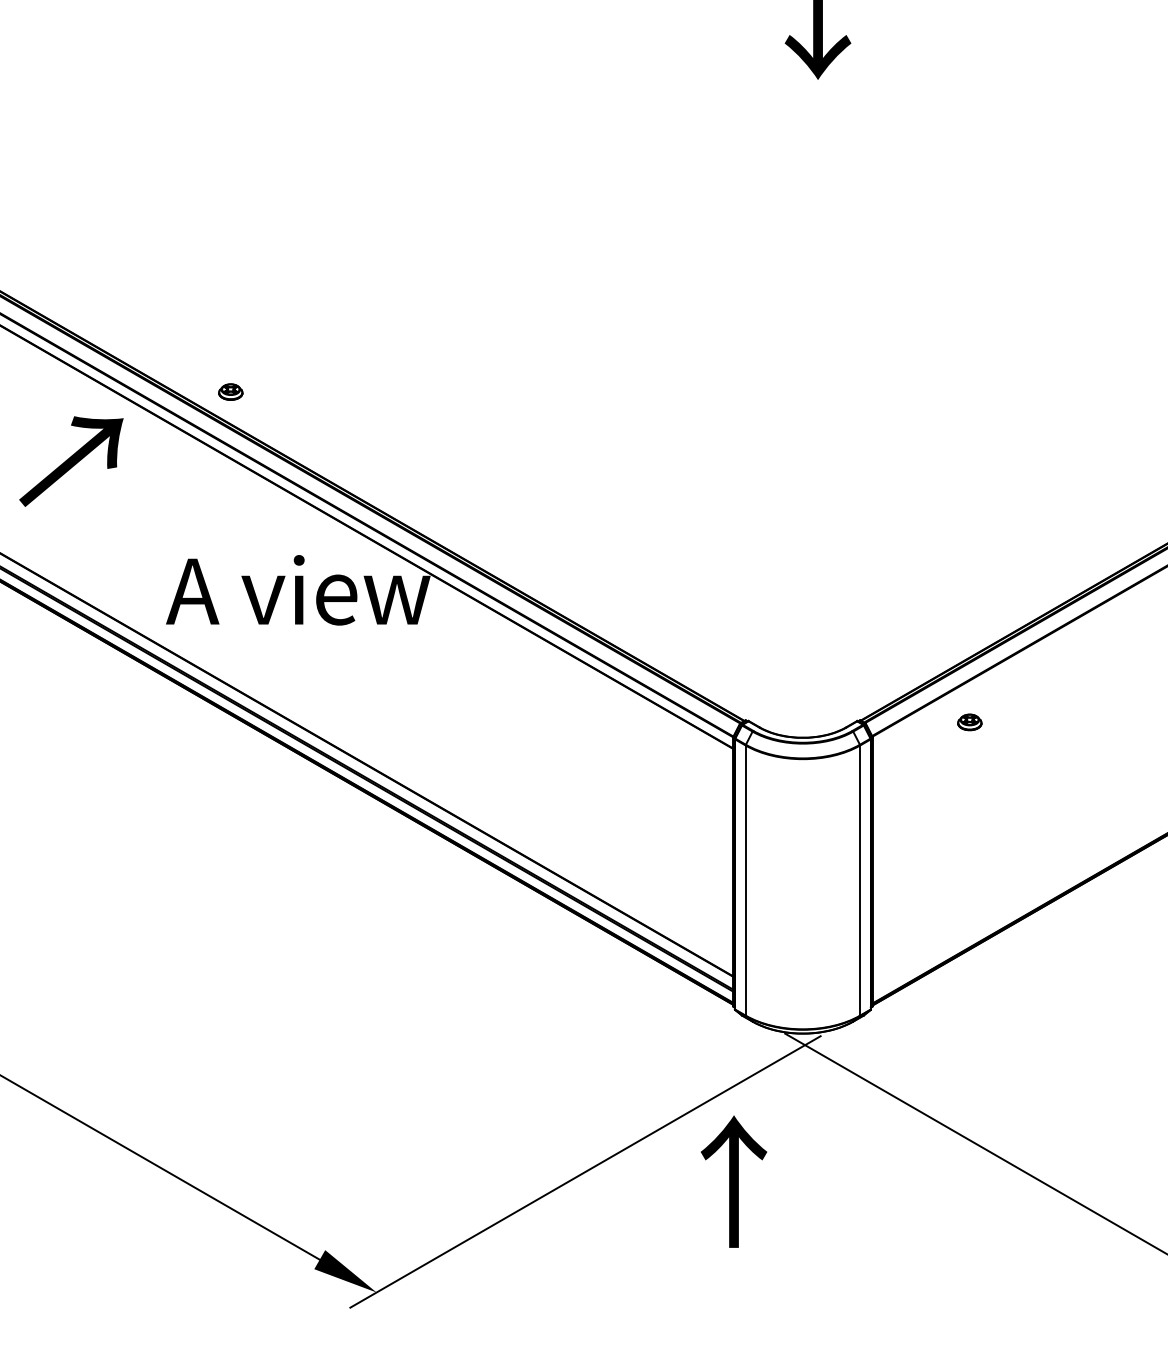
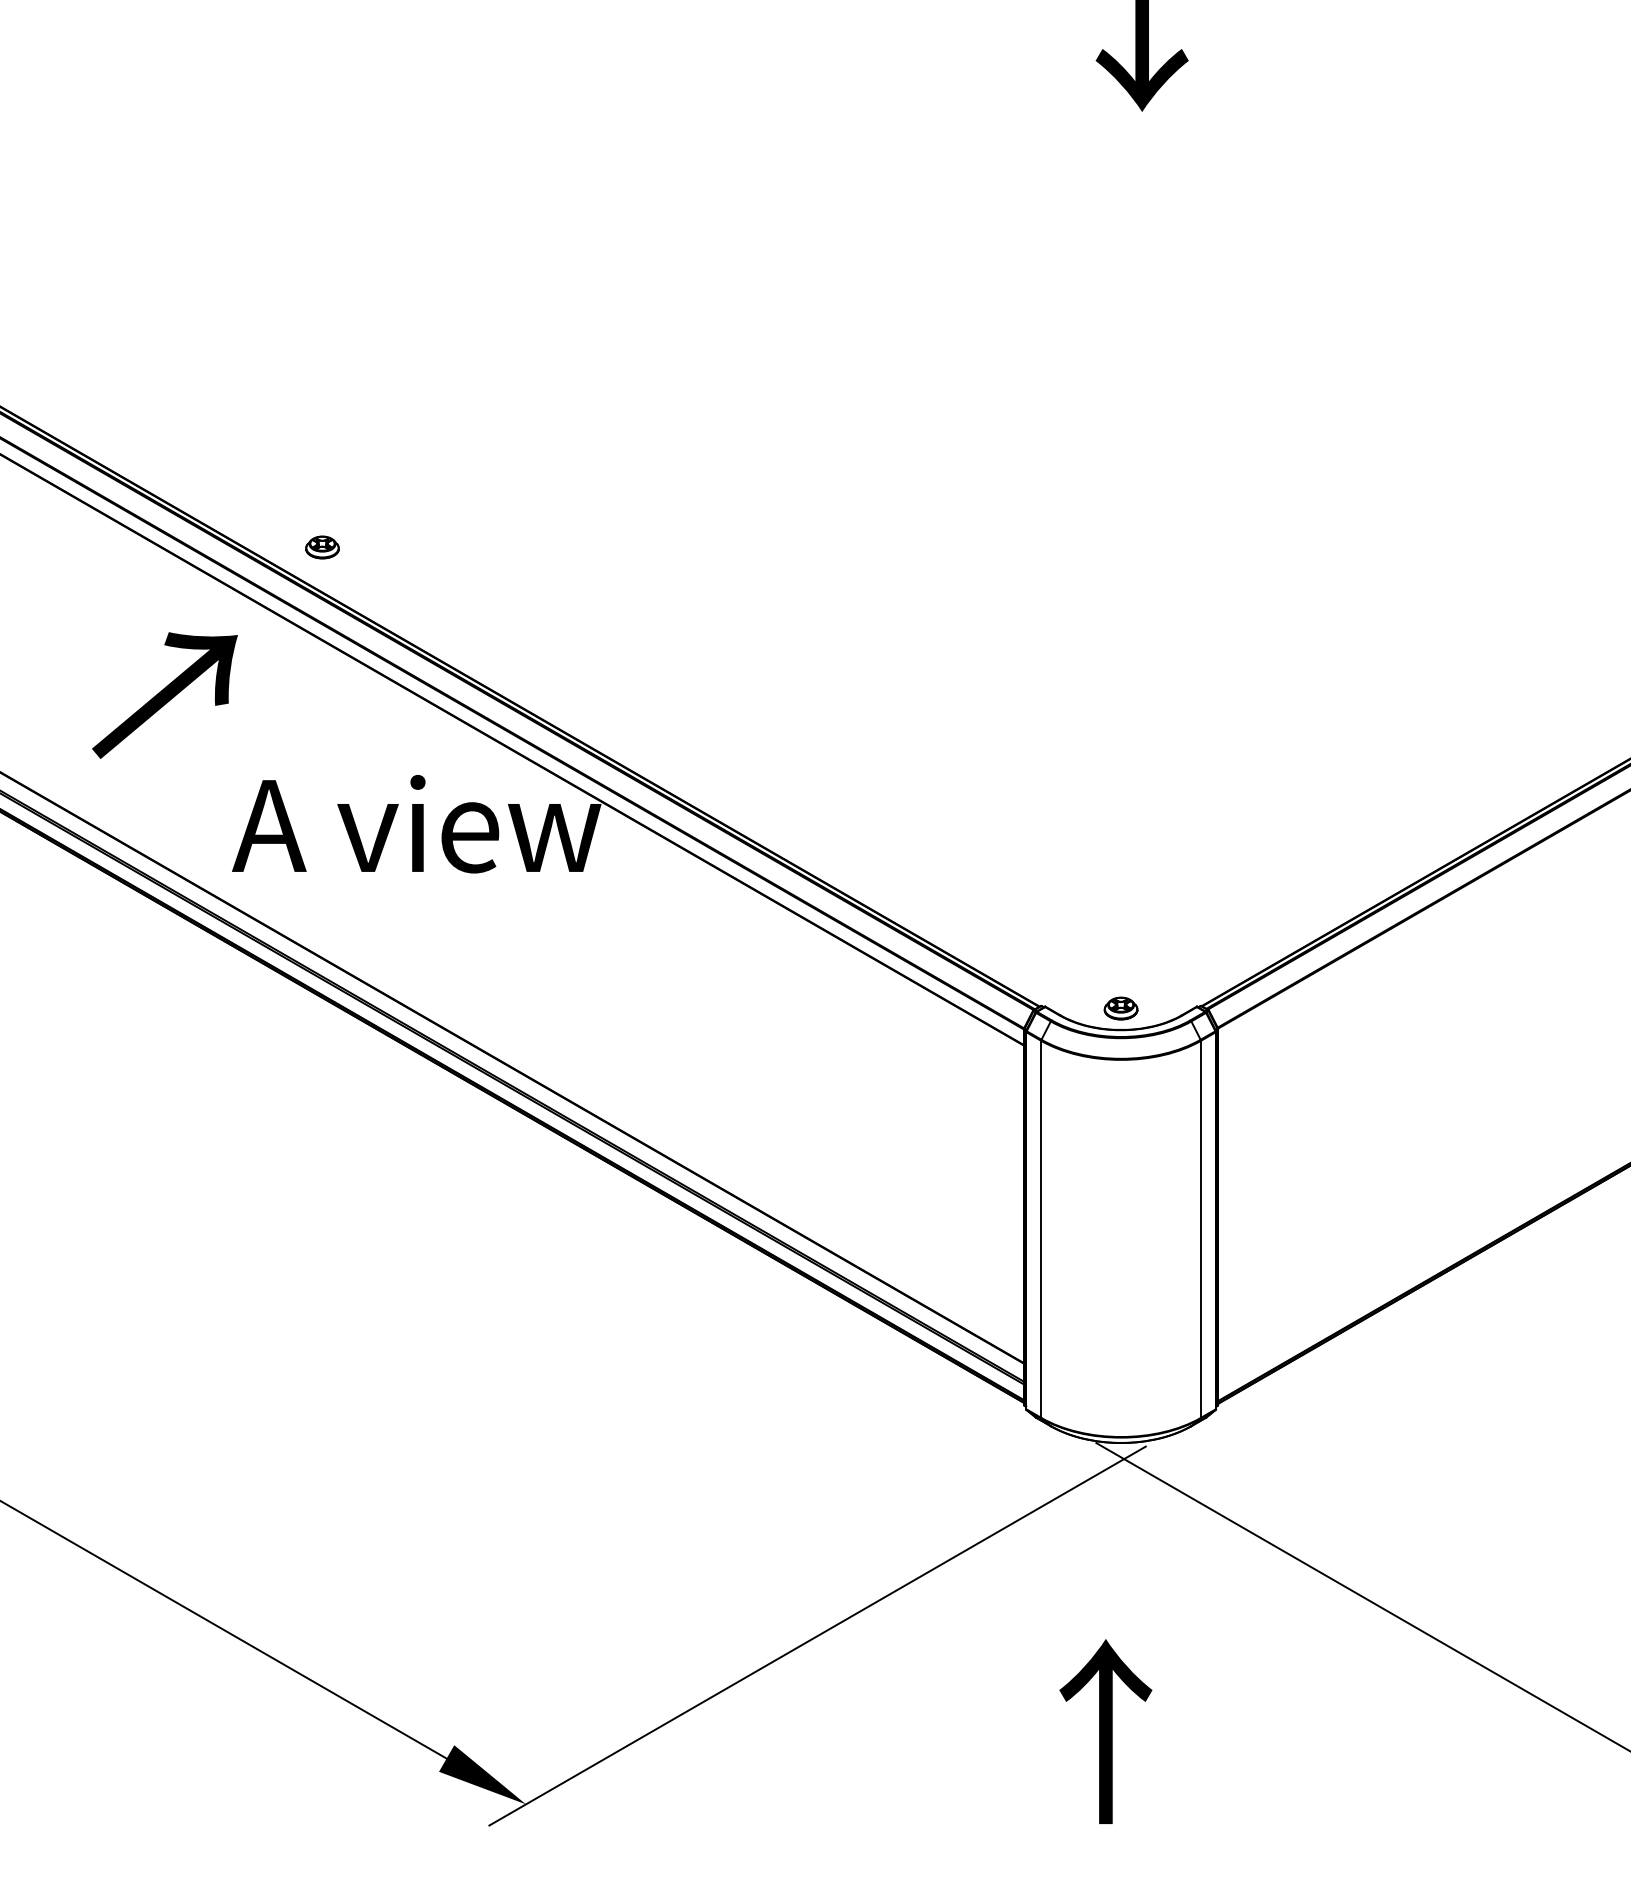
text: (71, 461) -> (164, 695), moved
part: (969, 722) -> (1120, 1008), moved
text: (733, 1181) -> (1105, 1731), moved

